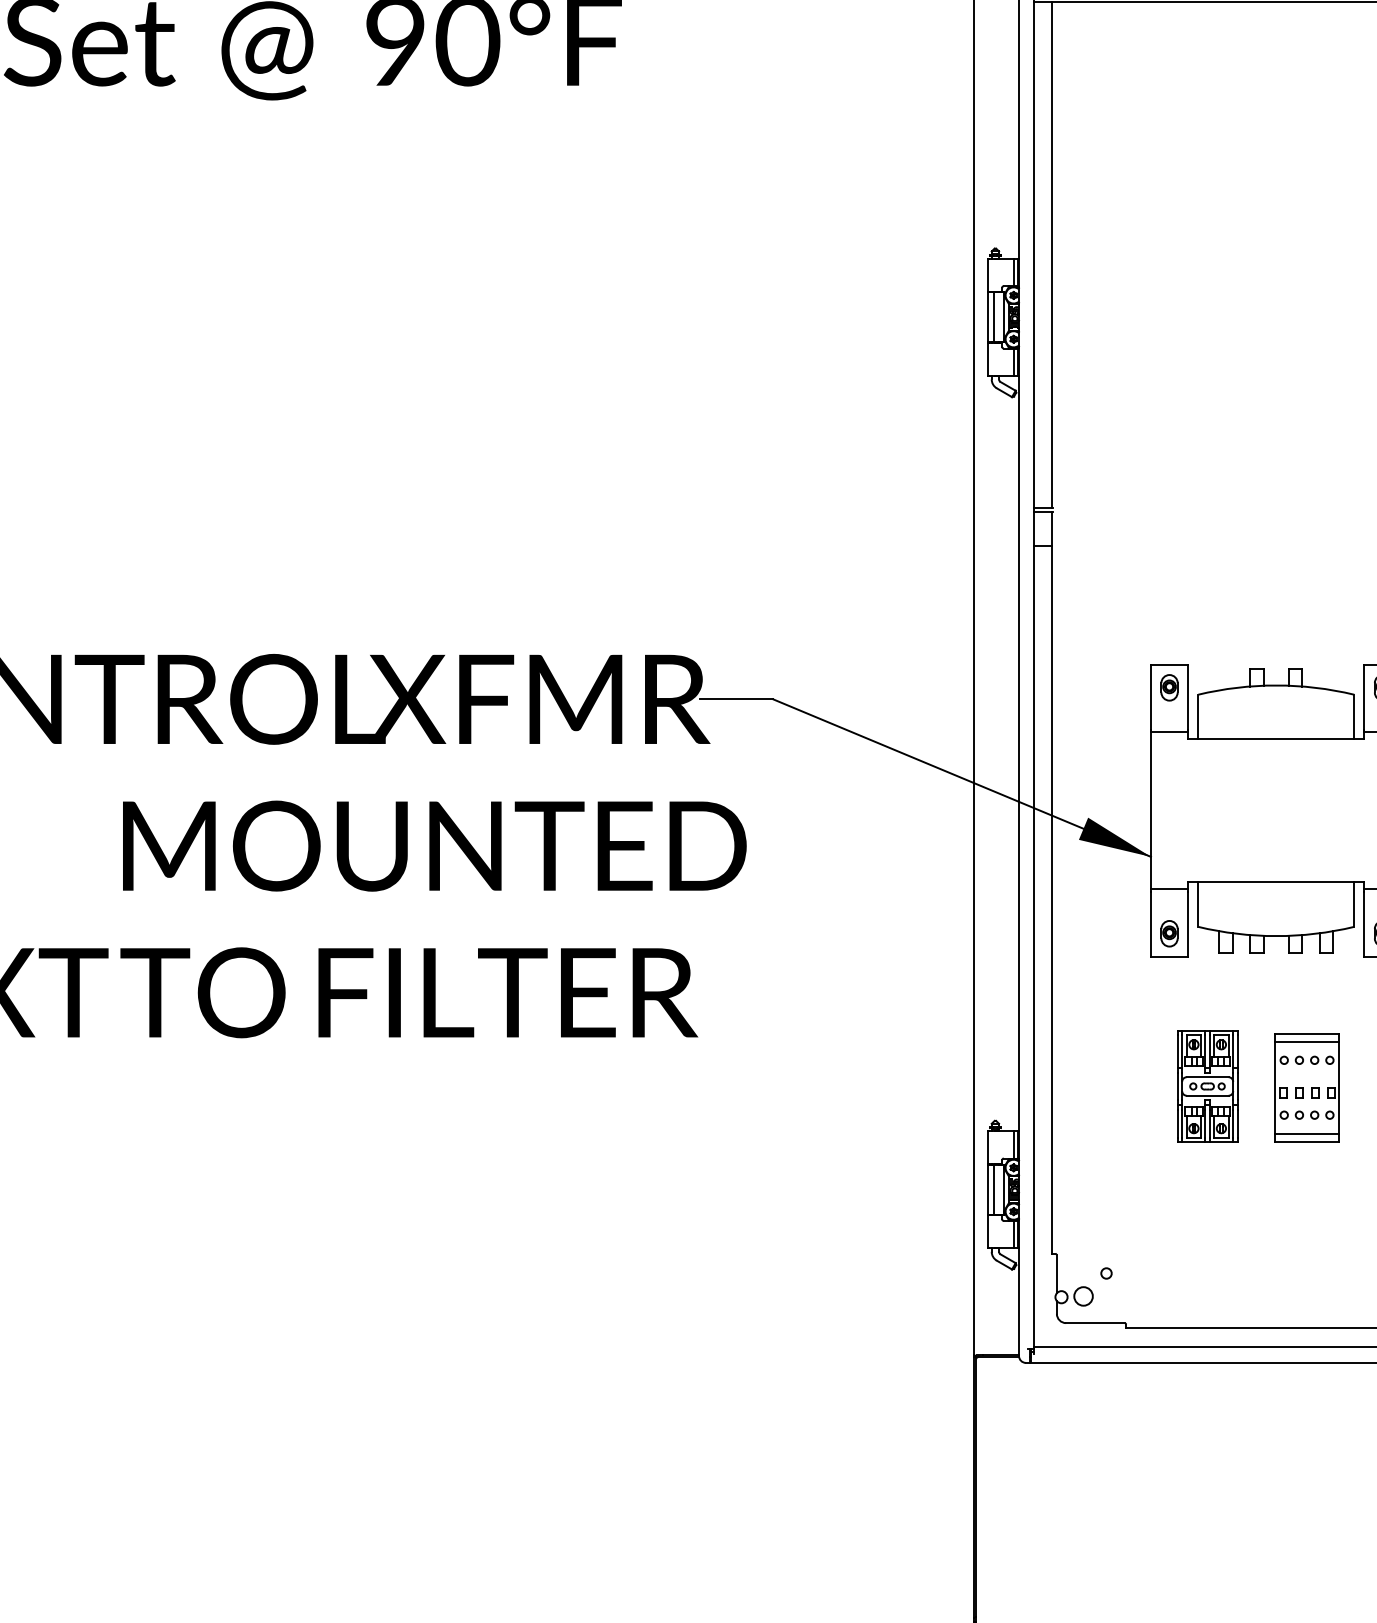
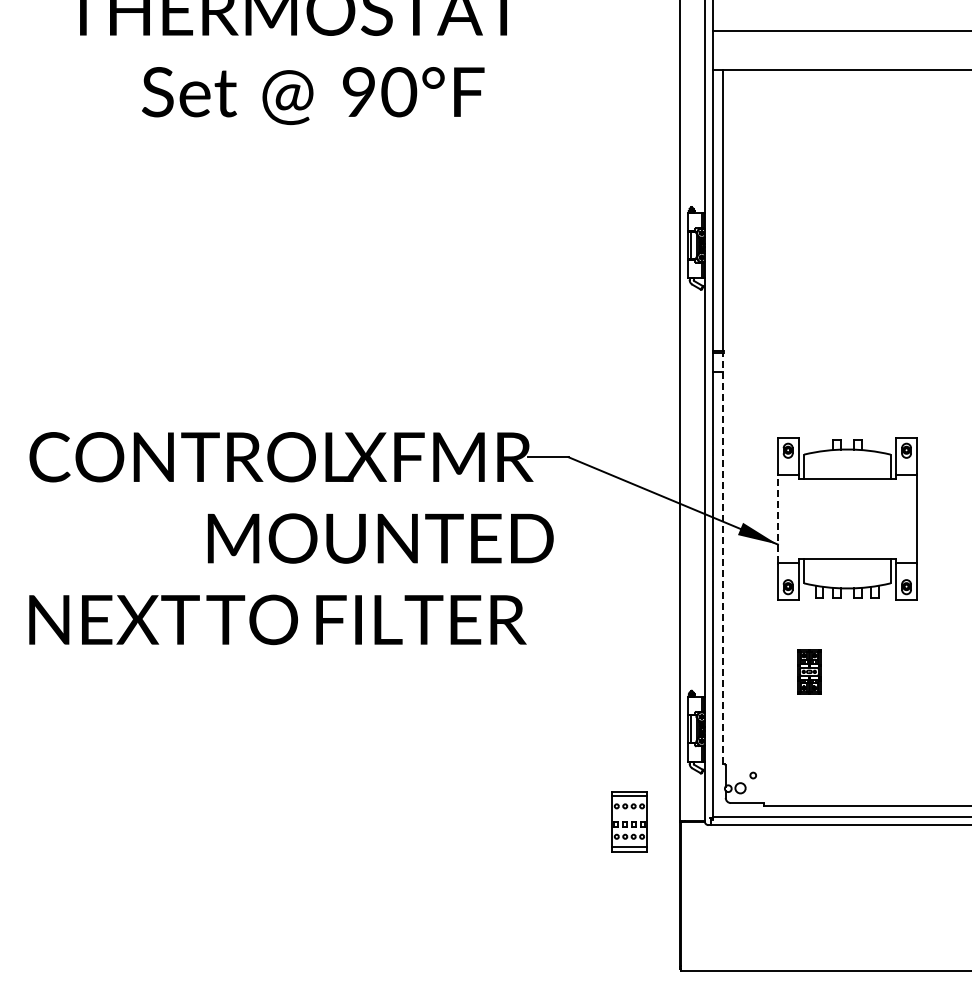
line: (1150, 809) -> (777, 518), solid -> dashed
line: (1052, 882) -> (723, 558), solid -> dashed
part: (1207, 1085) -> (809, 671), size x0.7
part: (1307, 1087) -> (629, 821), moved

